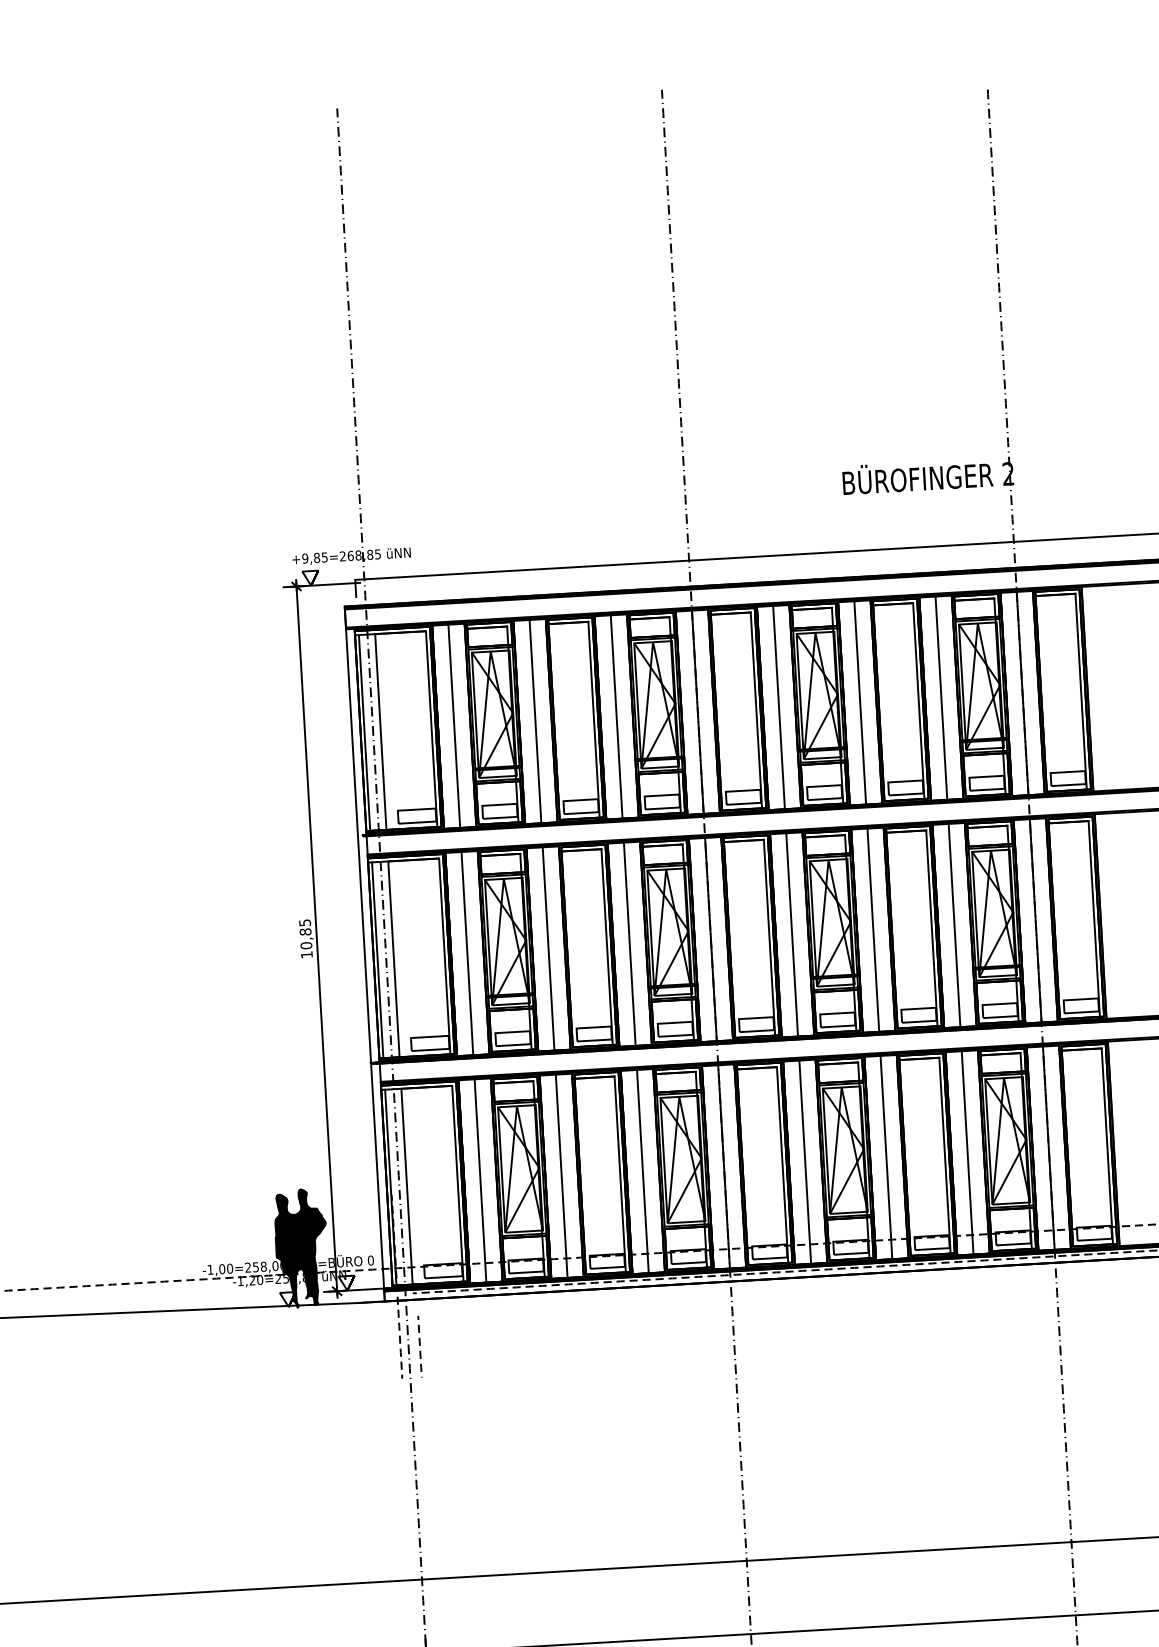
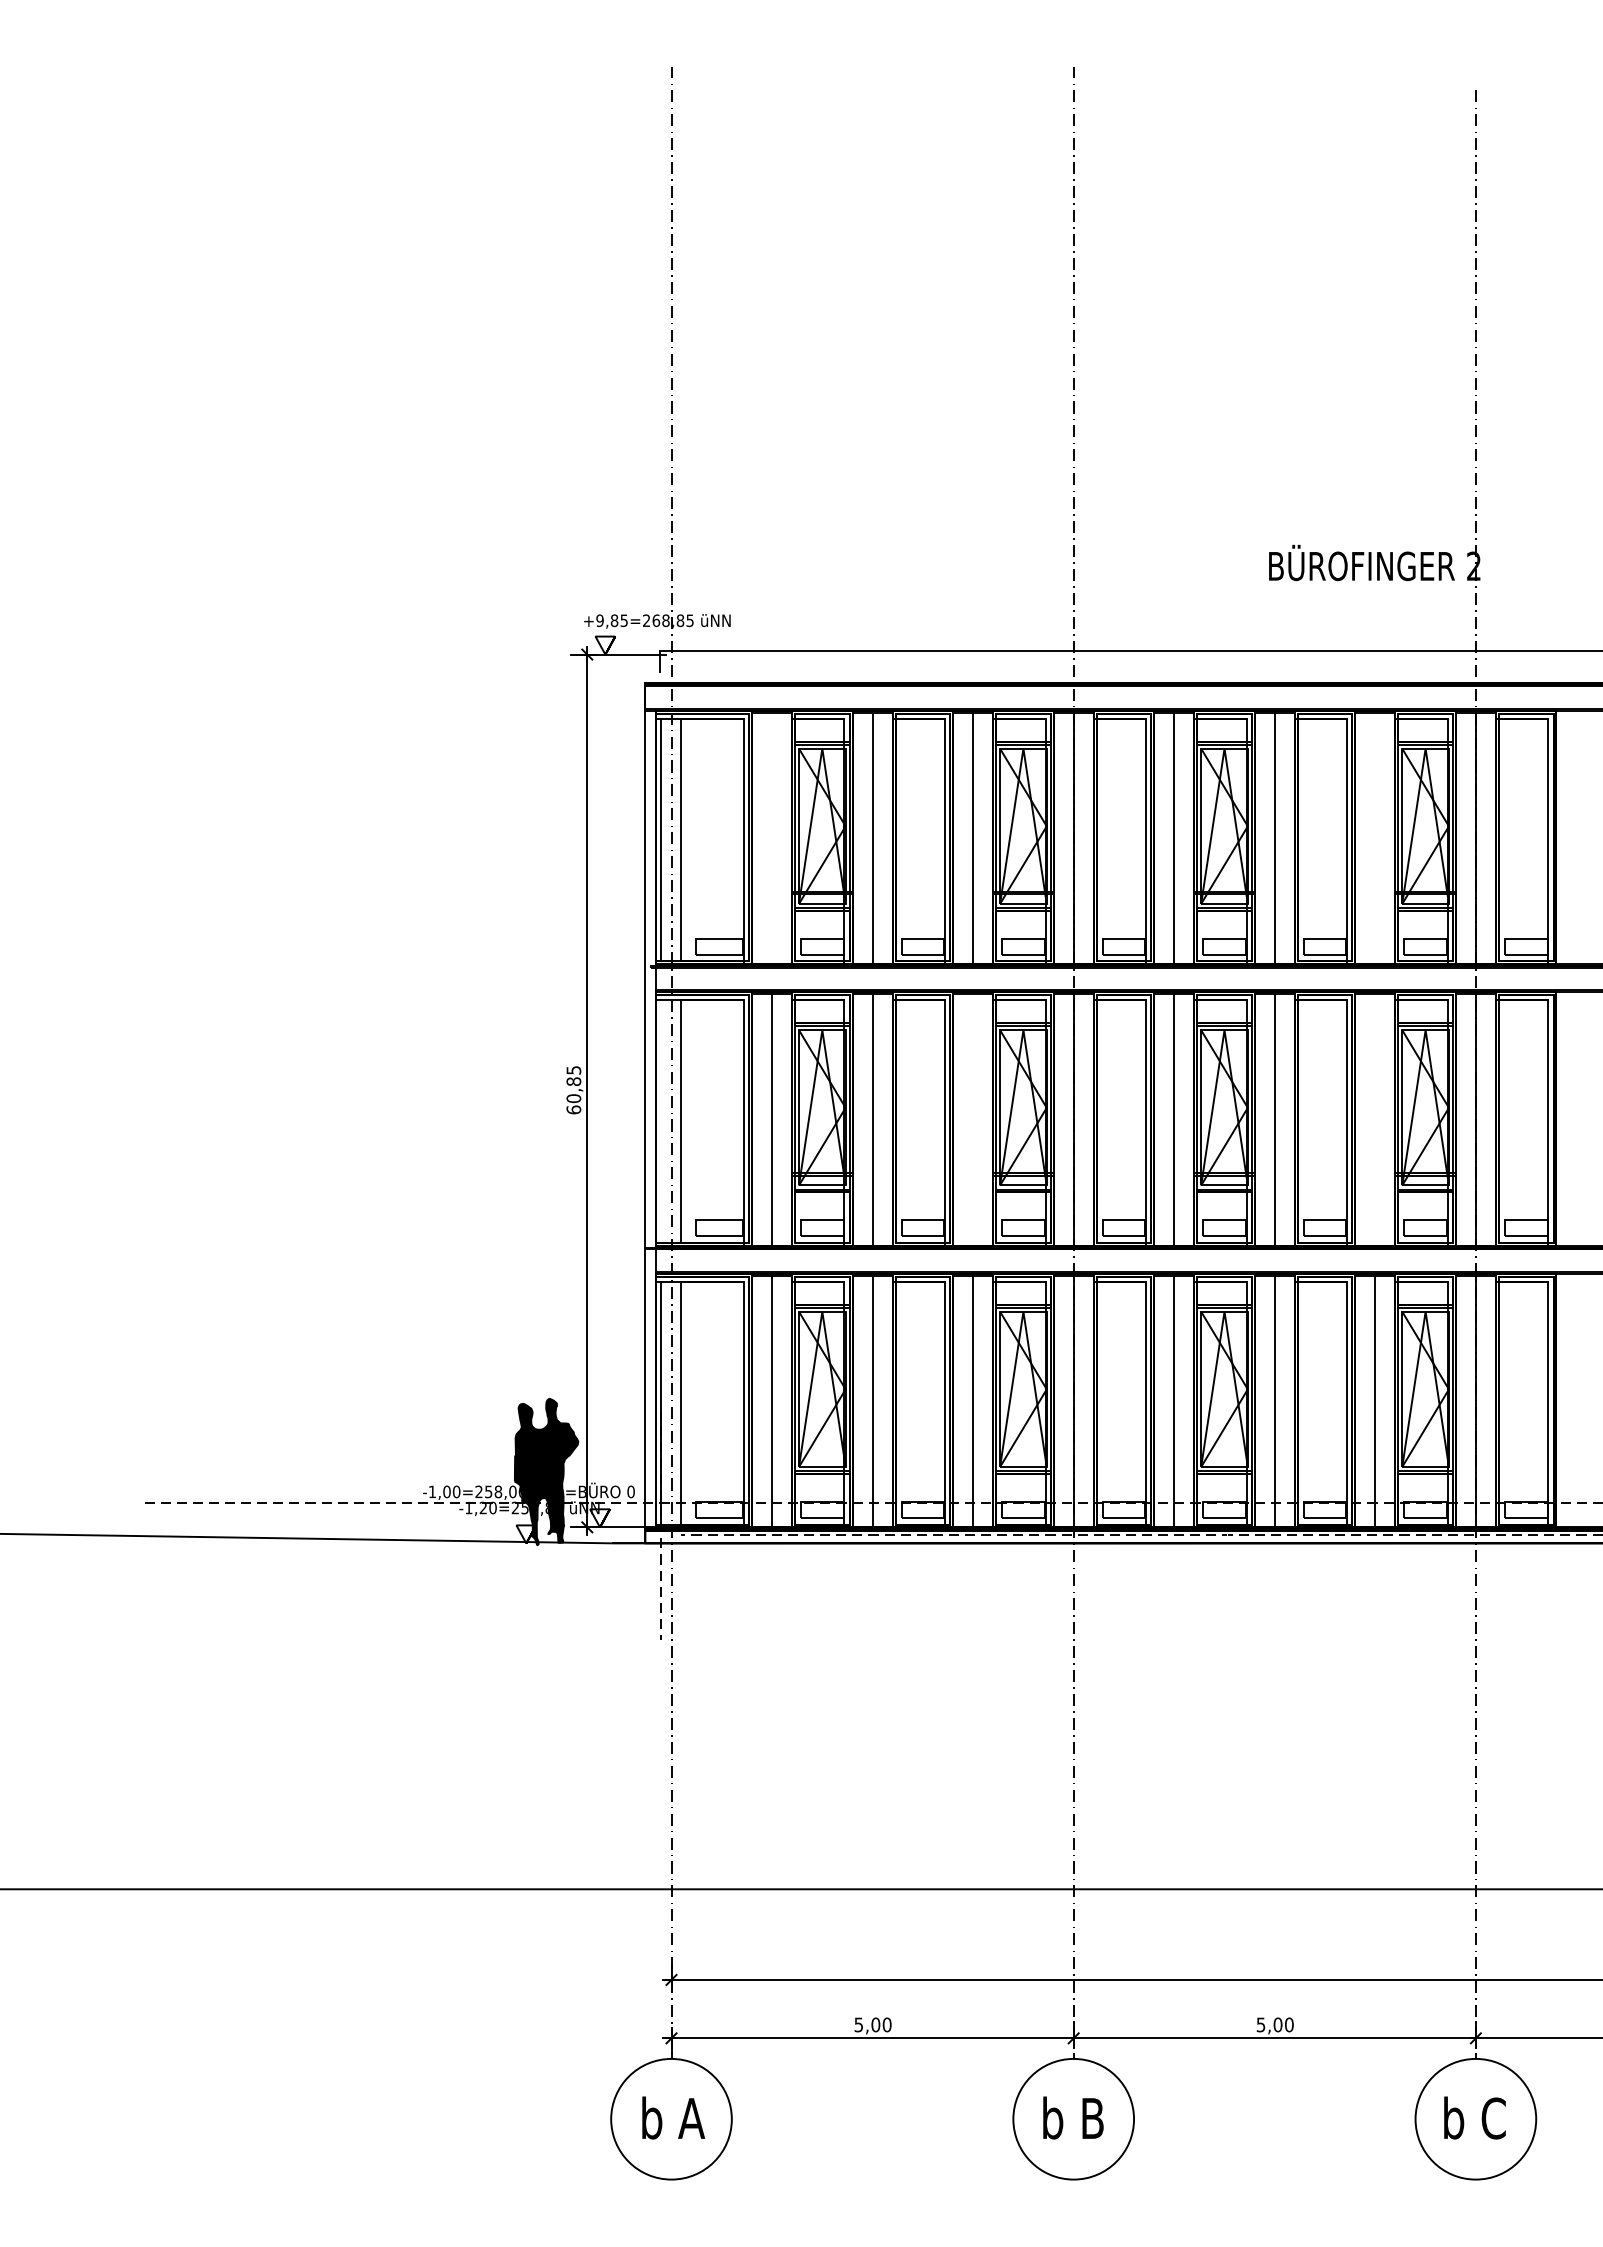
line: (941, 697) -> (1375, 837), removed
line: (454, 725) -> (772, 837), removed
line: (954, 925) -> (1375, 1119), removed
line: (630, 943) -> (973, 1119), removed
text: (306, 954) -> (573, 1109), 10,85 -> 60,85
line: (377, 960) -> (660, 1121), removed
line: (419, 1345) -> (685, 1600), removed

